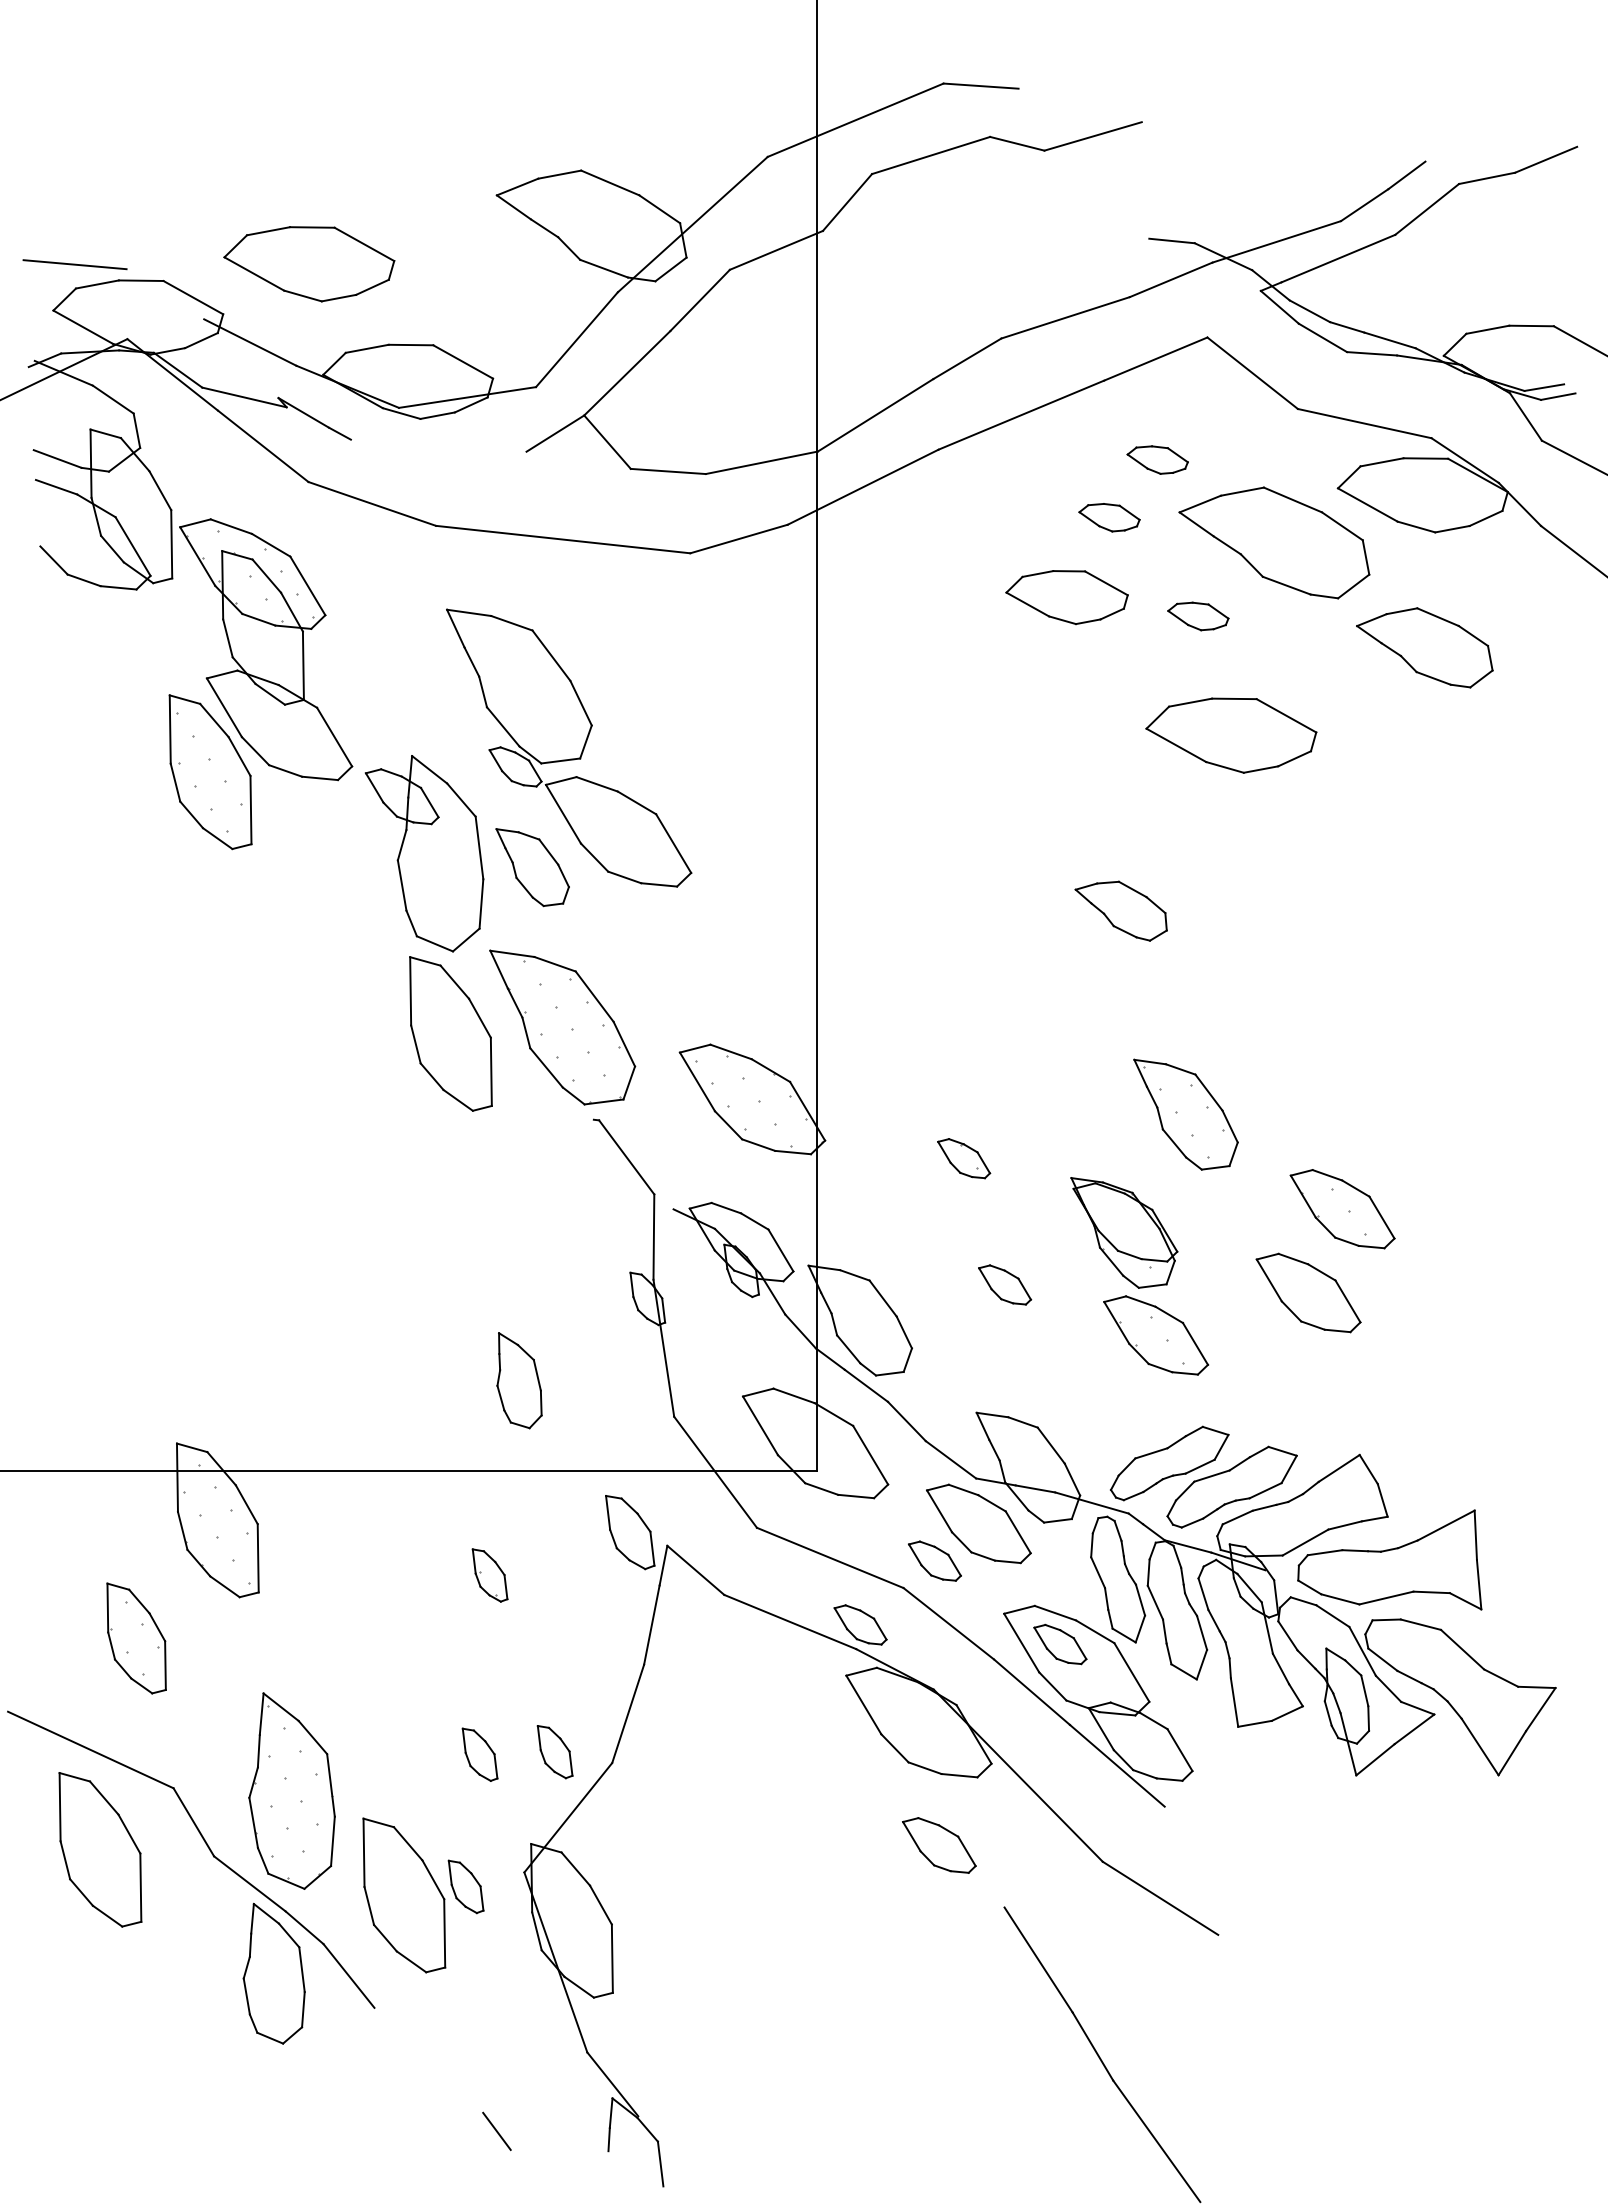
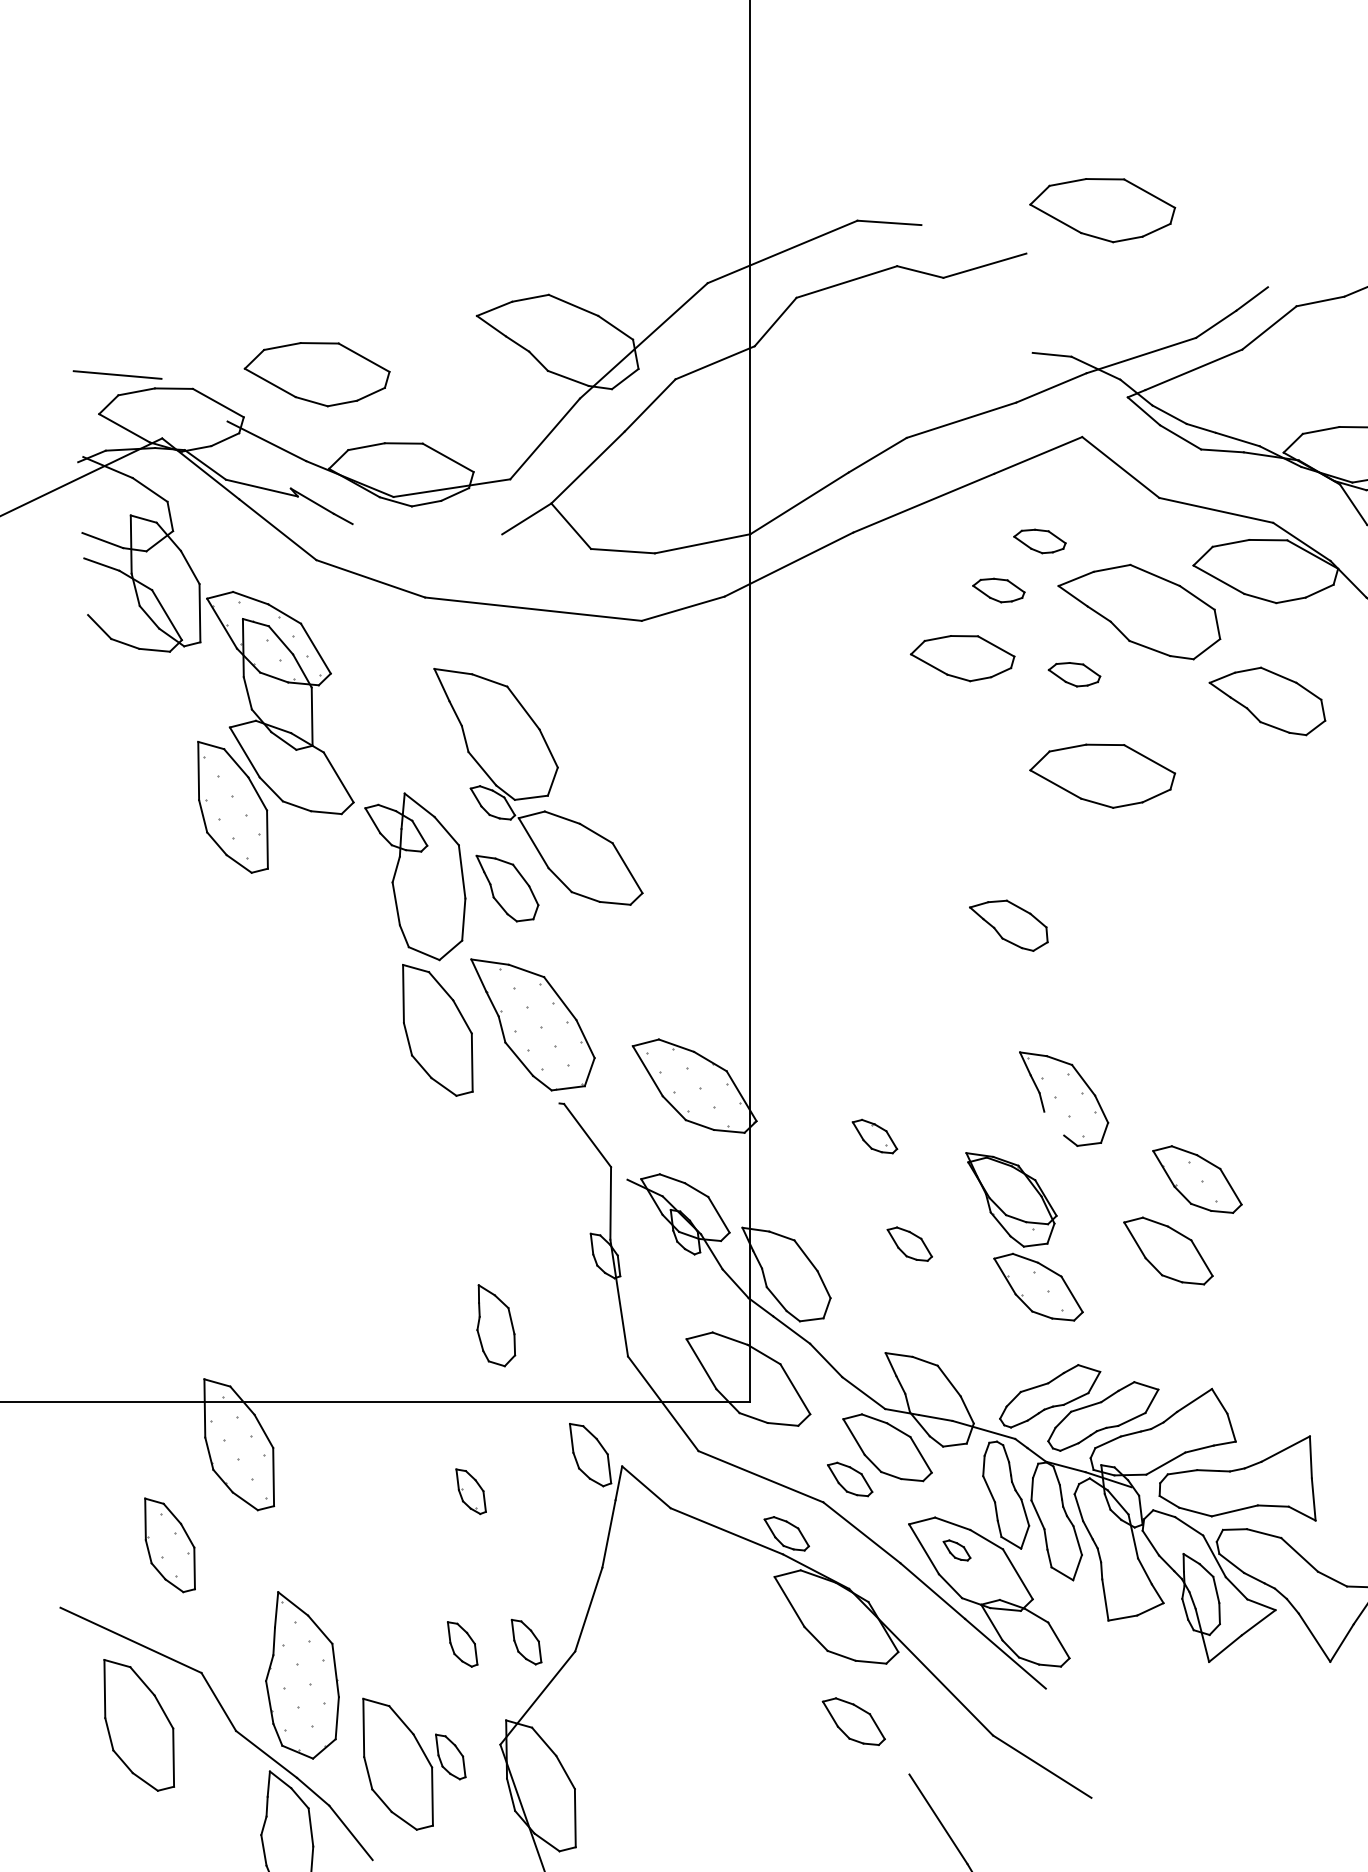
part: (1231, 71) -> (1102, 210), added
line: (1174, 1143) -> (1054, 1123), removed
part: (1060, 1644) -> (957, 1550), size x0.6

